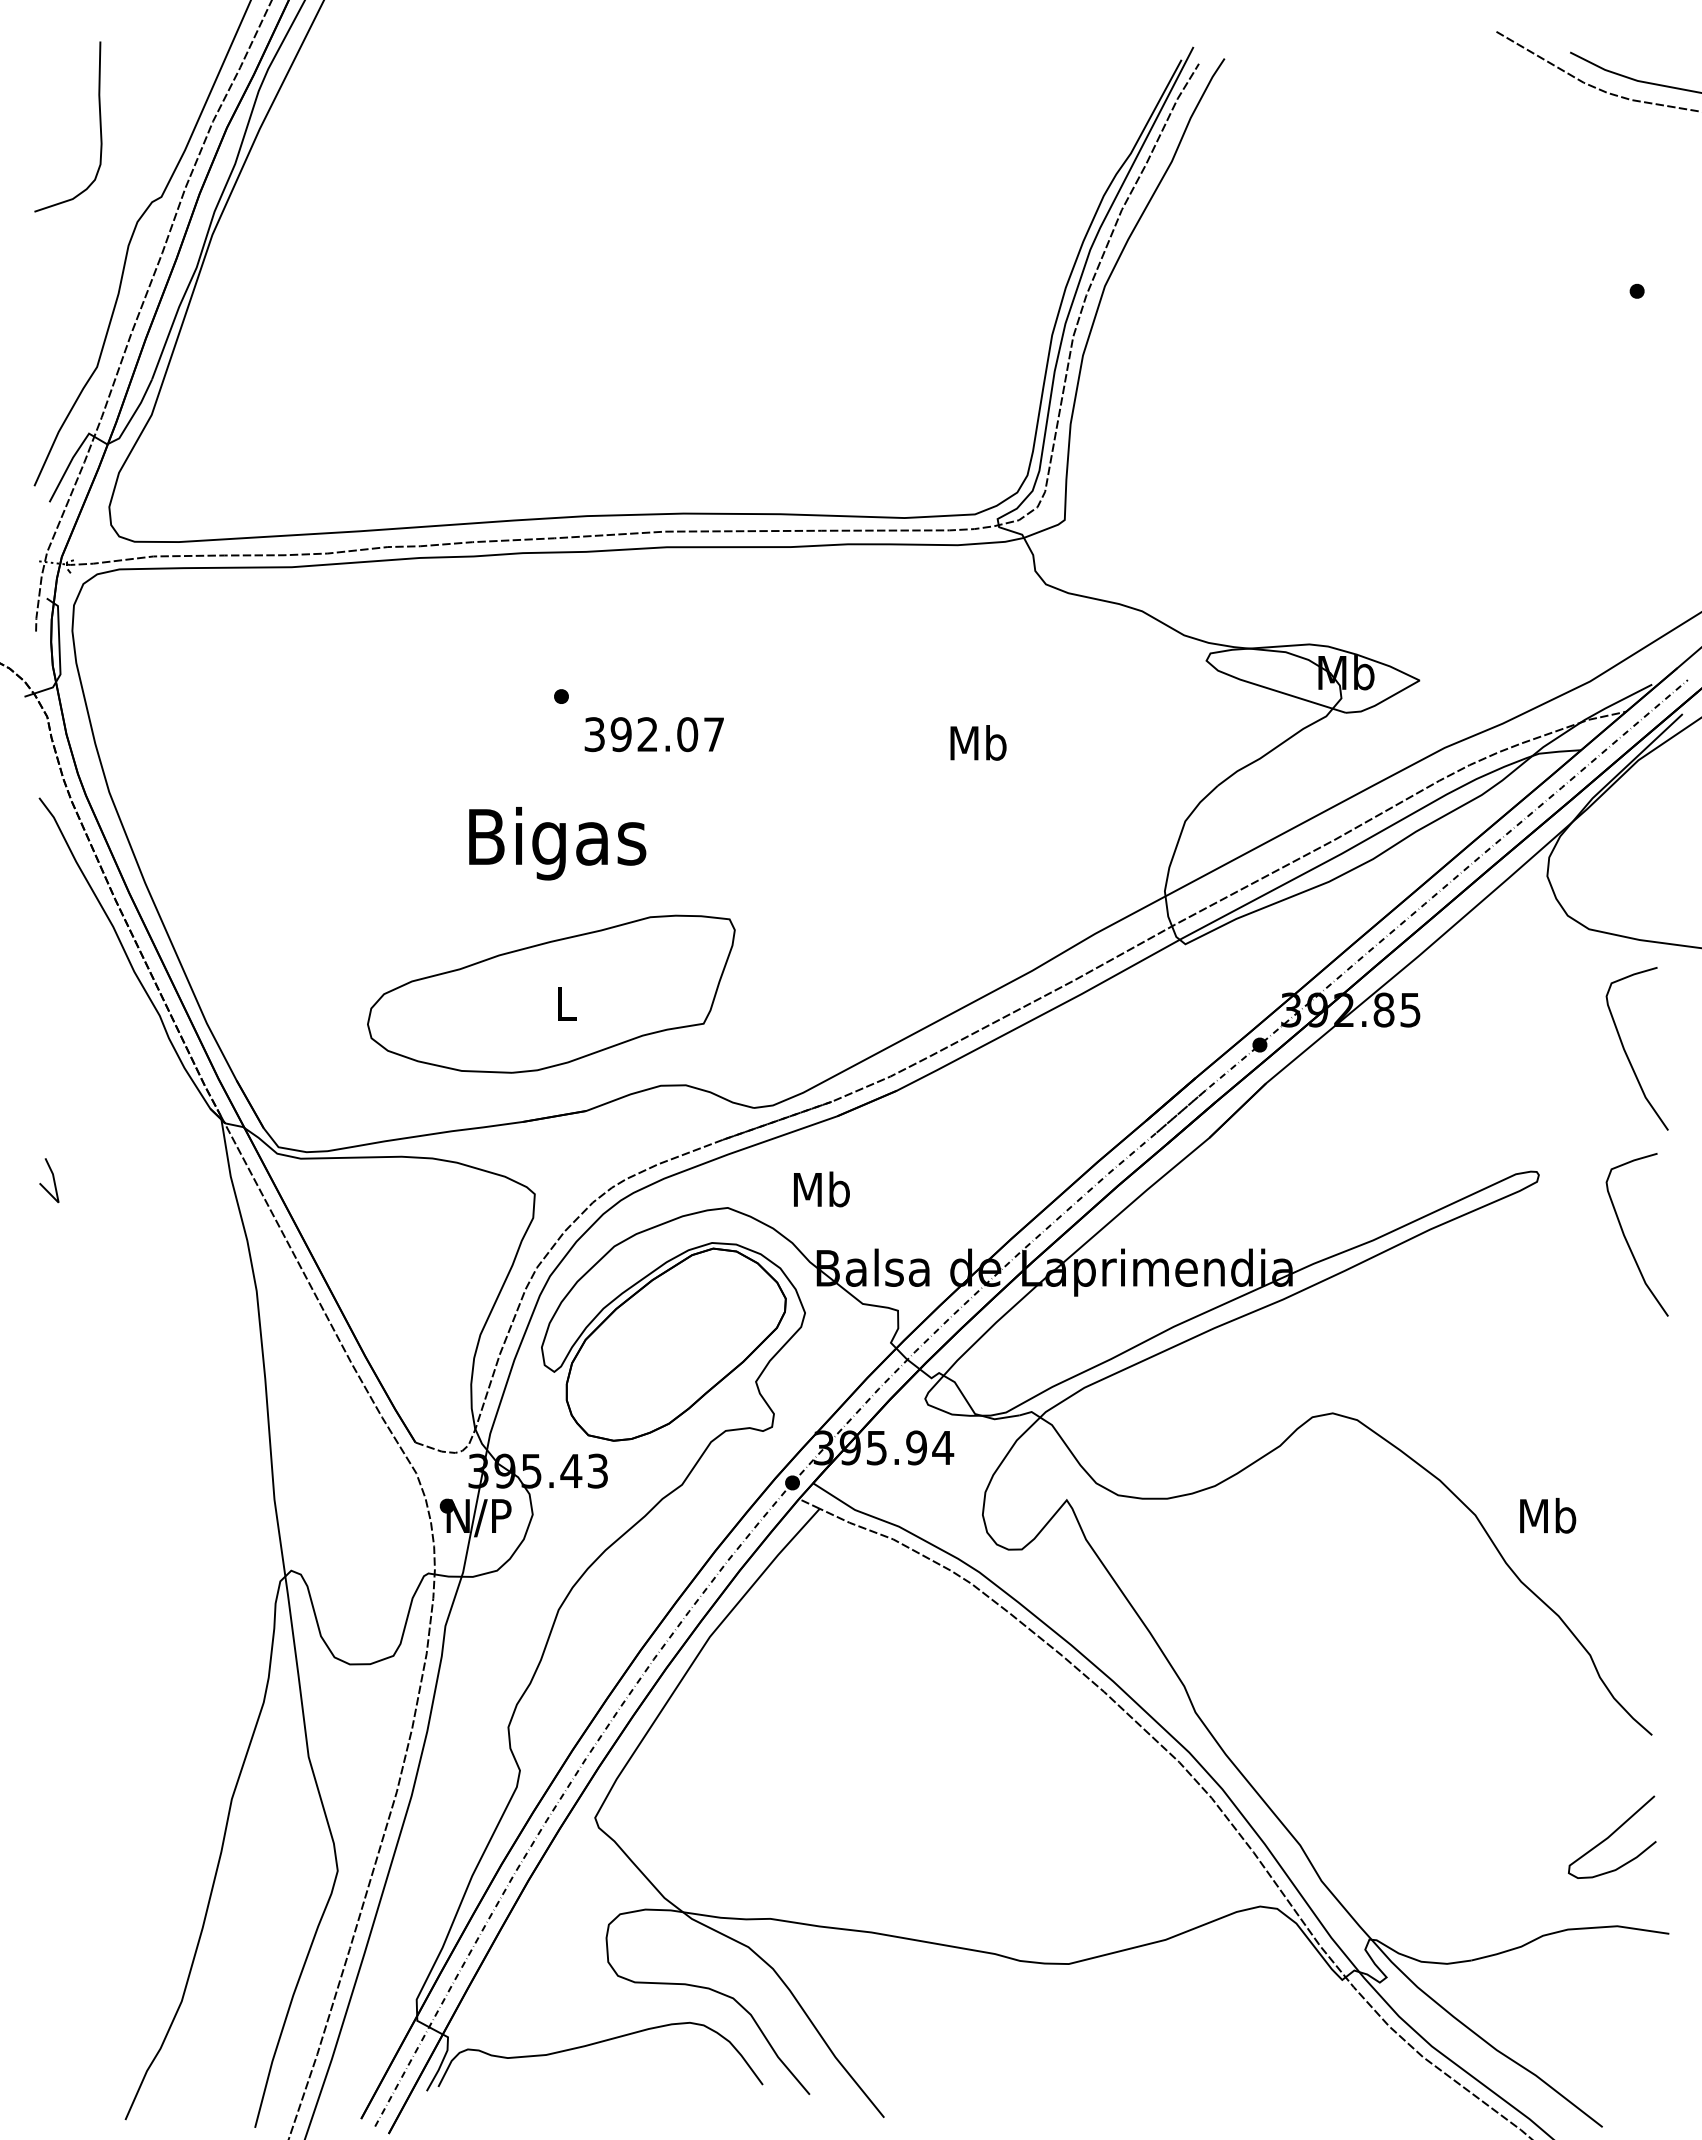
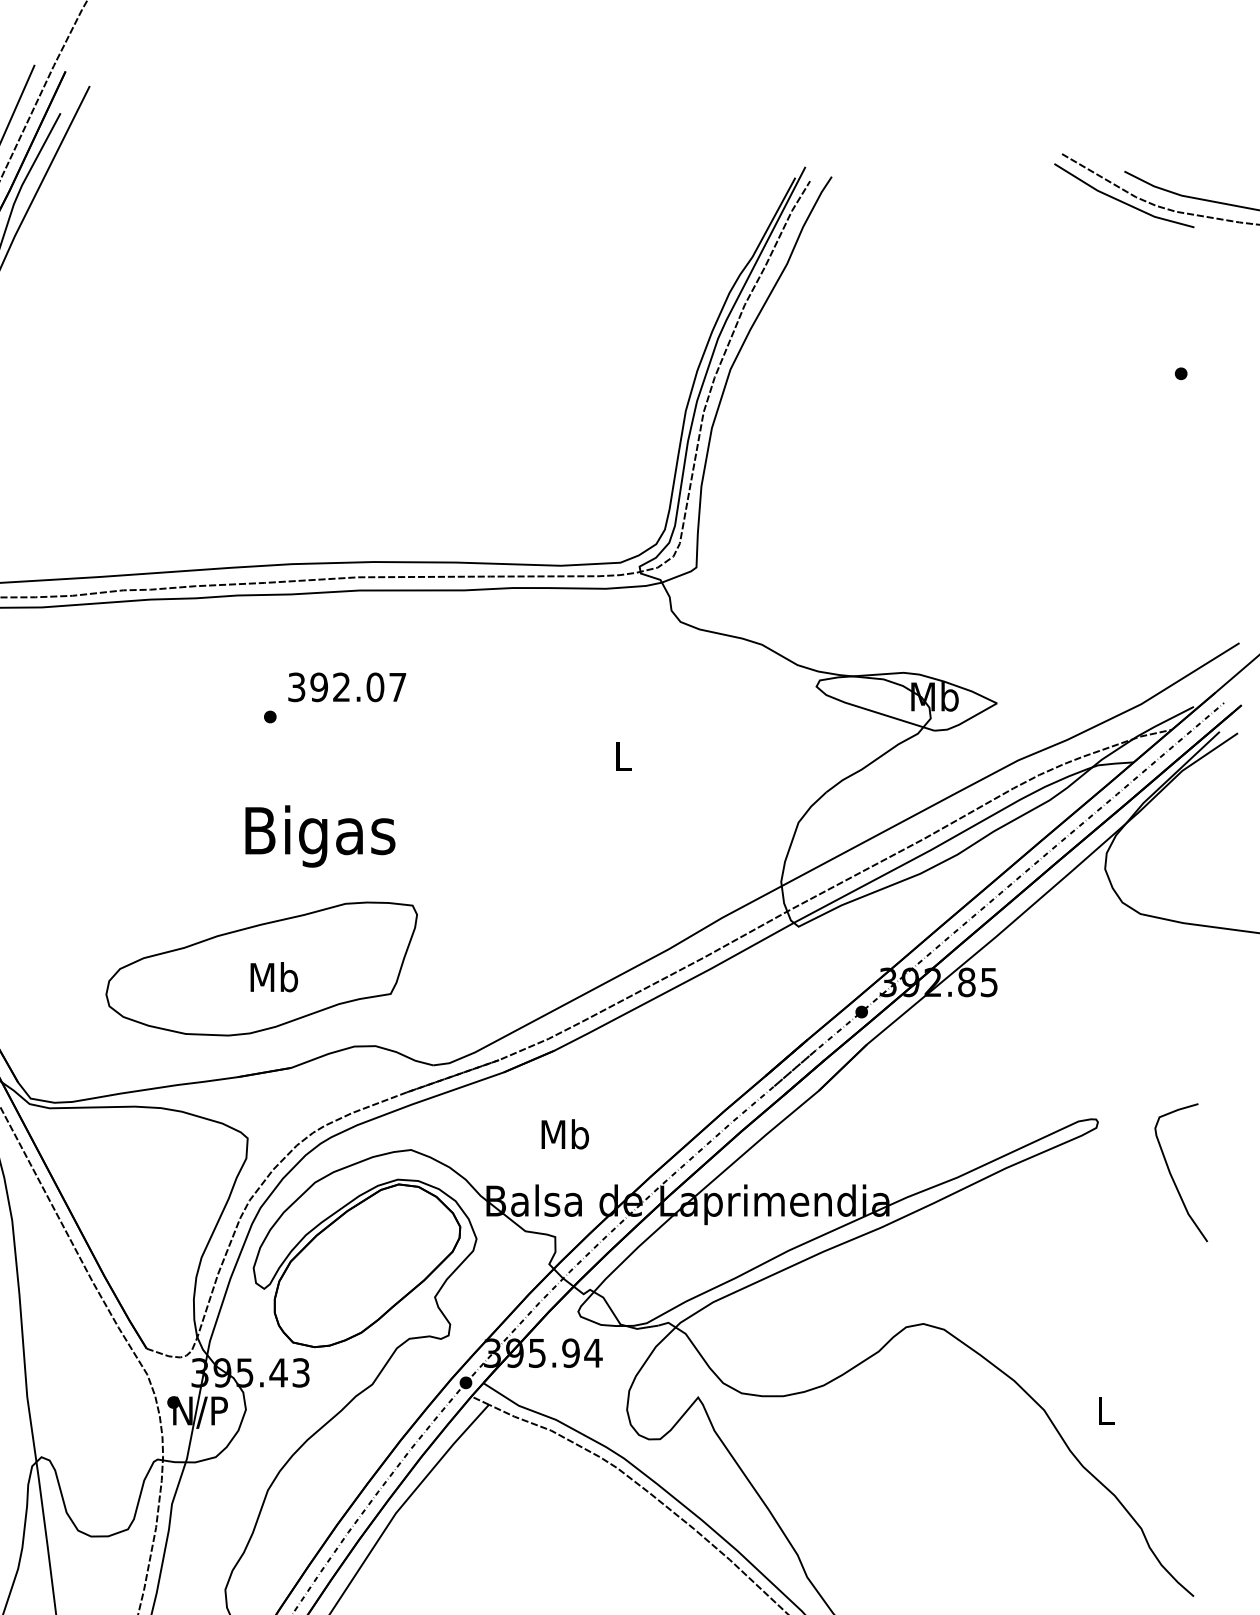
line: (1566, 86) -> (1121, 200), added
text: (653, 734) -> (346, 687), moved
text: (978, 742) -> (623, 755), Mb -> L
text: (557, 843) -> (320, 836), moved
text: (566, 1003) -> (274, 976), L -> Mb
curve: (1626, 1052) -> (1172, 1018), removed
text: (821, 1189) -> (564, 1134), moved
text: (1548, 1515) -> (1106, 1410), Mb -> L

